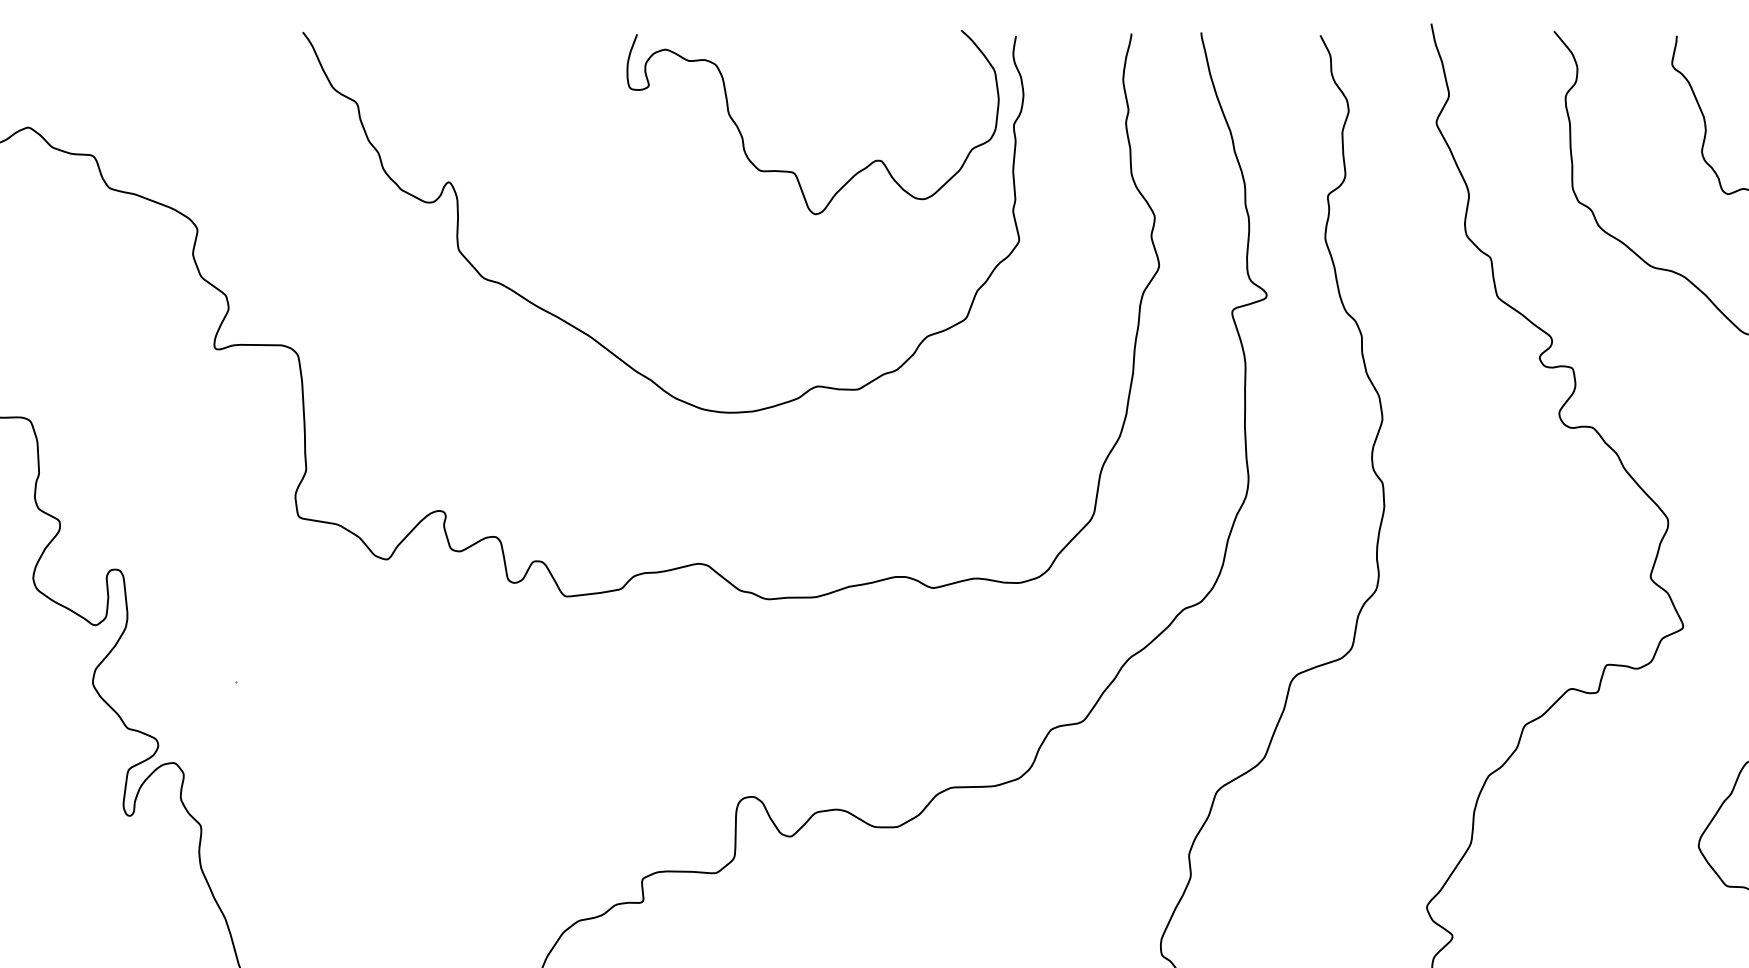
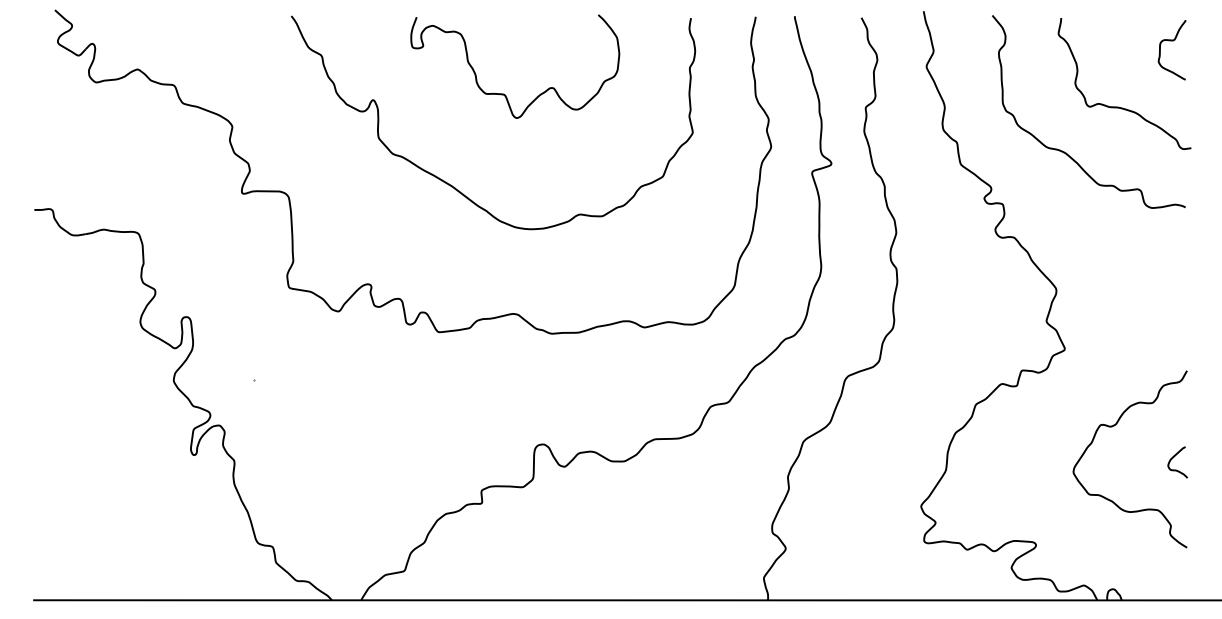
curve: (792, 170) -> (503, 93), moved

